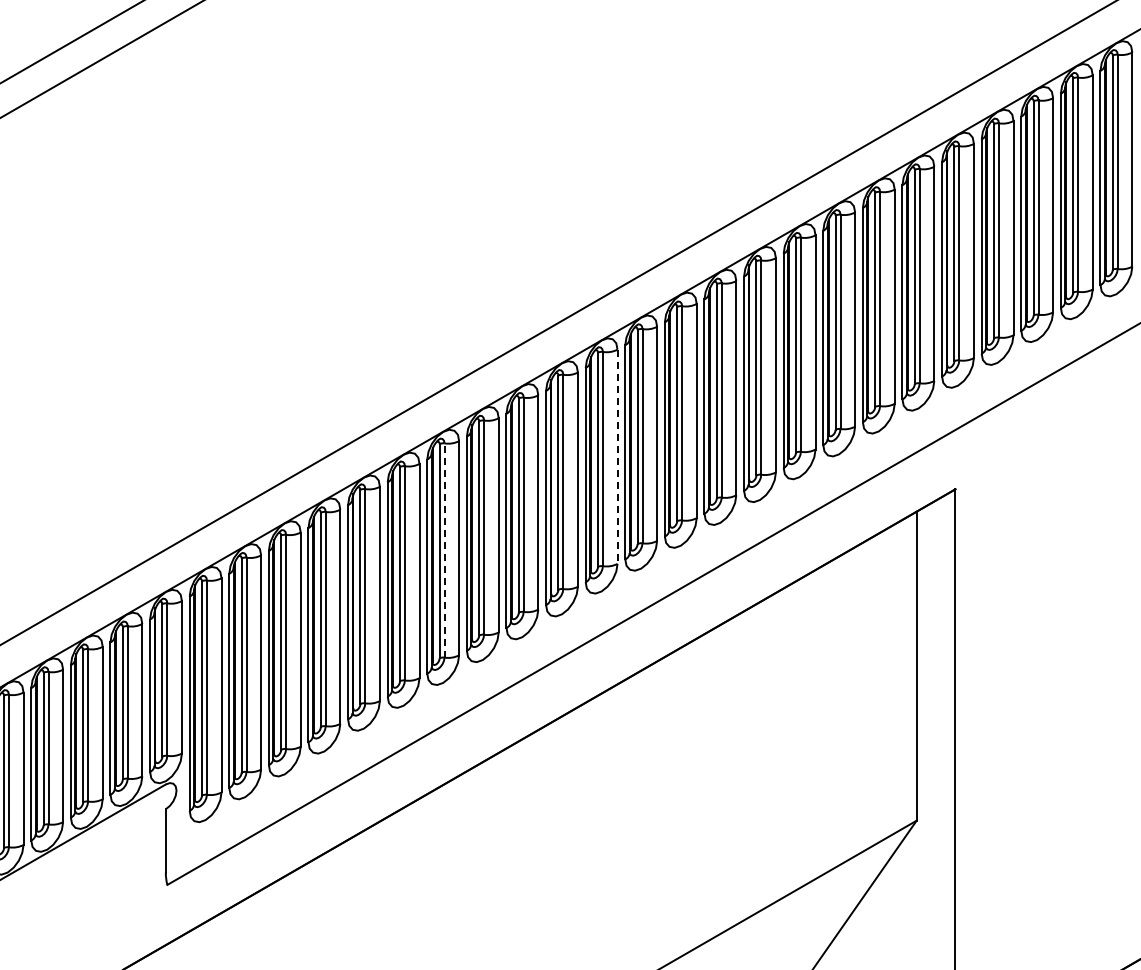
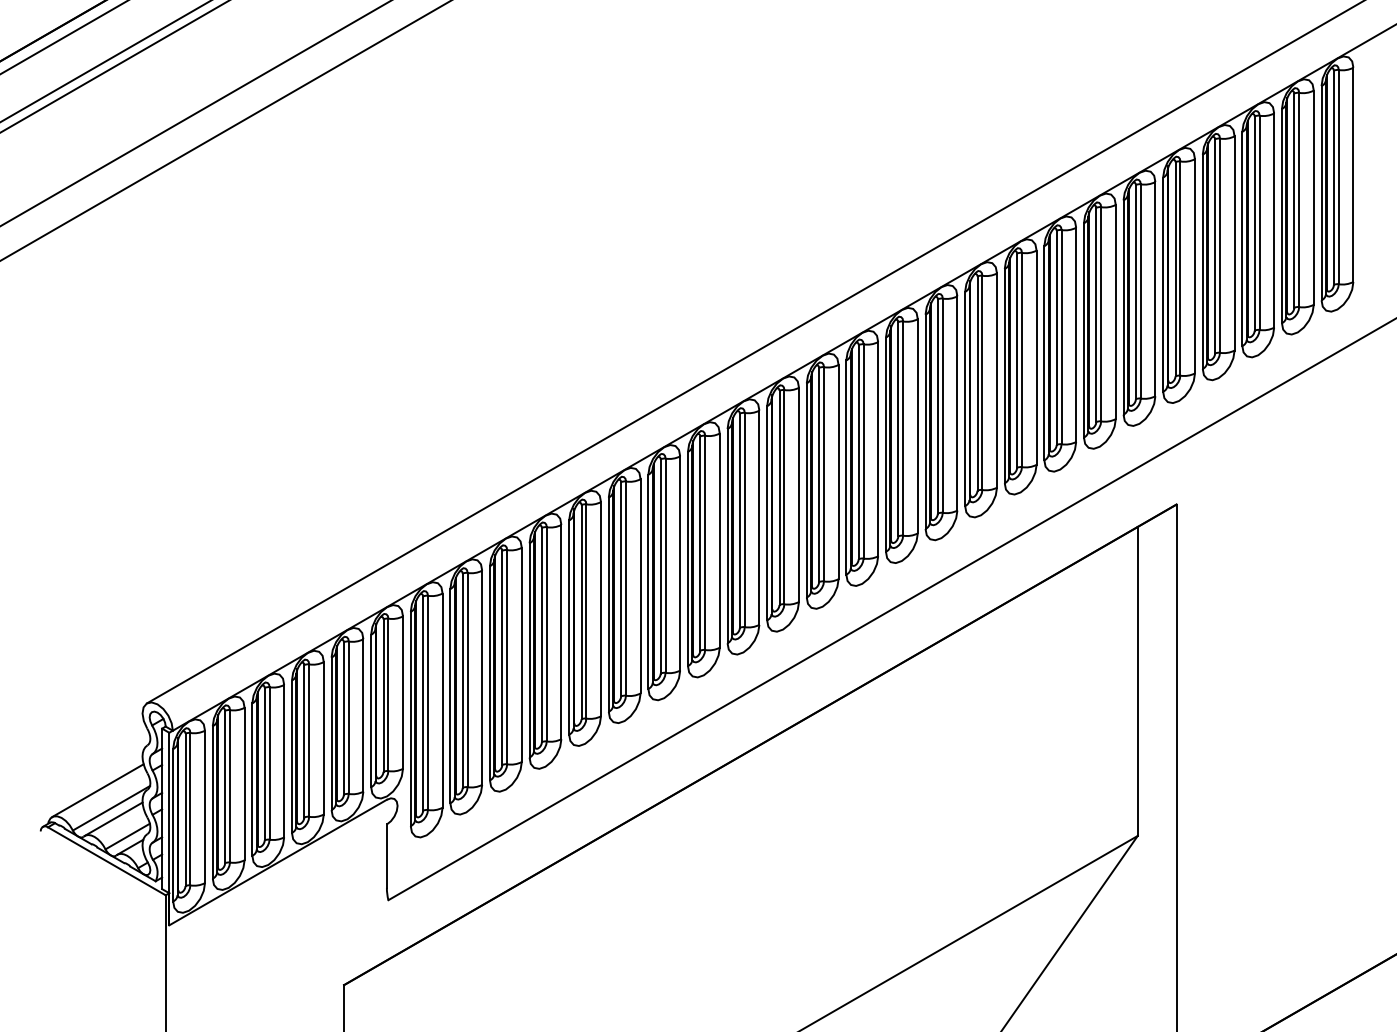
line: (617, 457) -> (838, 472), dashed -> solid
line: (444, 550) -> (665, 565), dashed -> solid

